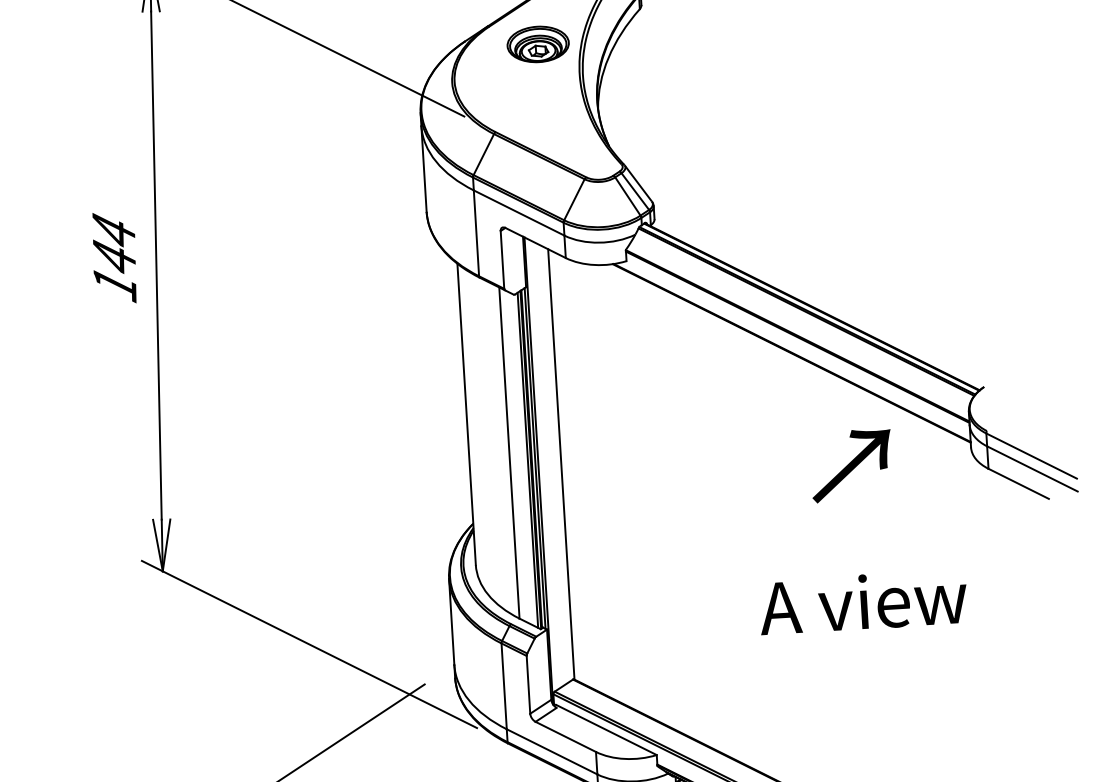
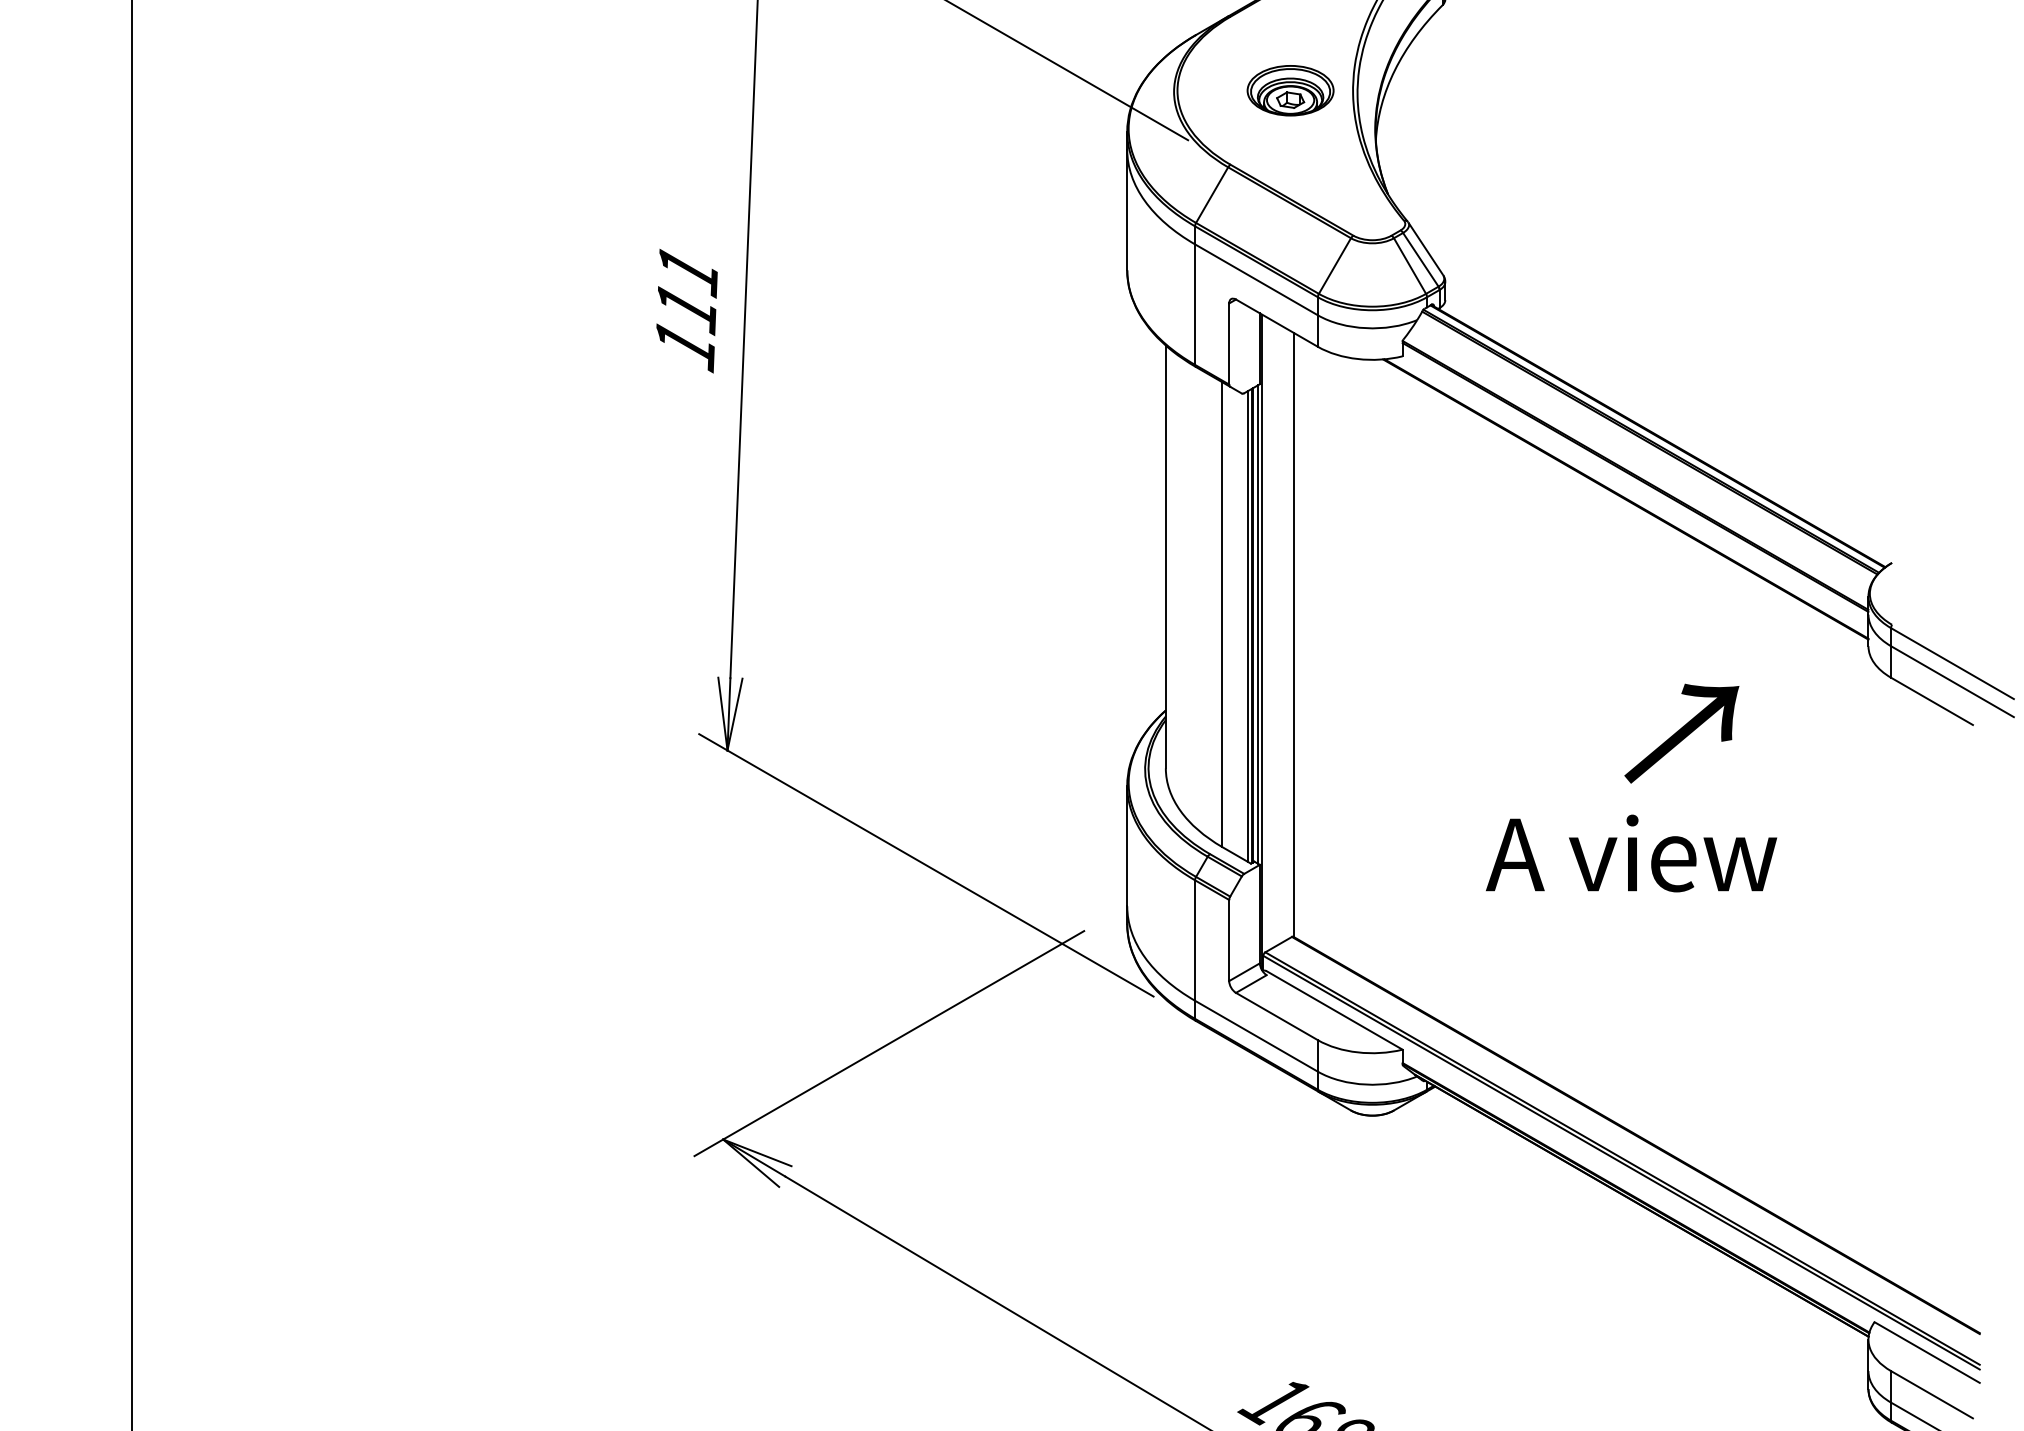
part: (538, 44) -> (1290, 90), moved
text: (114, 244) -> (687, 289), 144 -> 111
text: (851, 465) -> (1681, 733), moved
text: (863, 602) -> (1631, 853), moved

